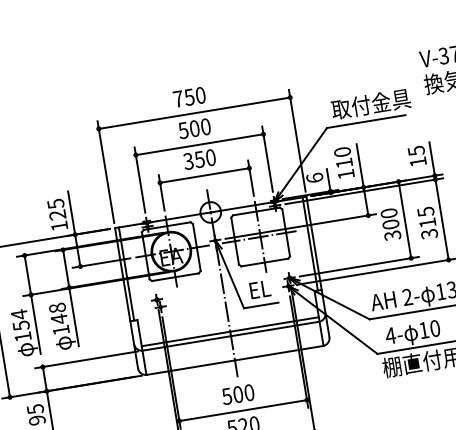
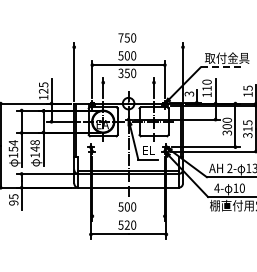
line: (194, 113) -> (128, 47), removed
line: (367, 121) -> (223, 67), solid -> dashed
line: (204, 175) -> (128, 82), removed
text: (314, 177) -> (189, 93), 6 -> 3
line: (243, 411) -> (128, 216), removed

